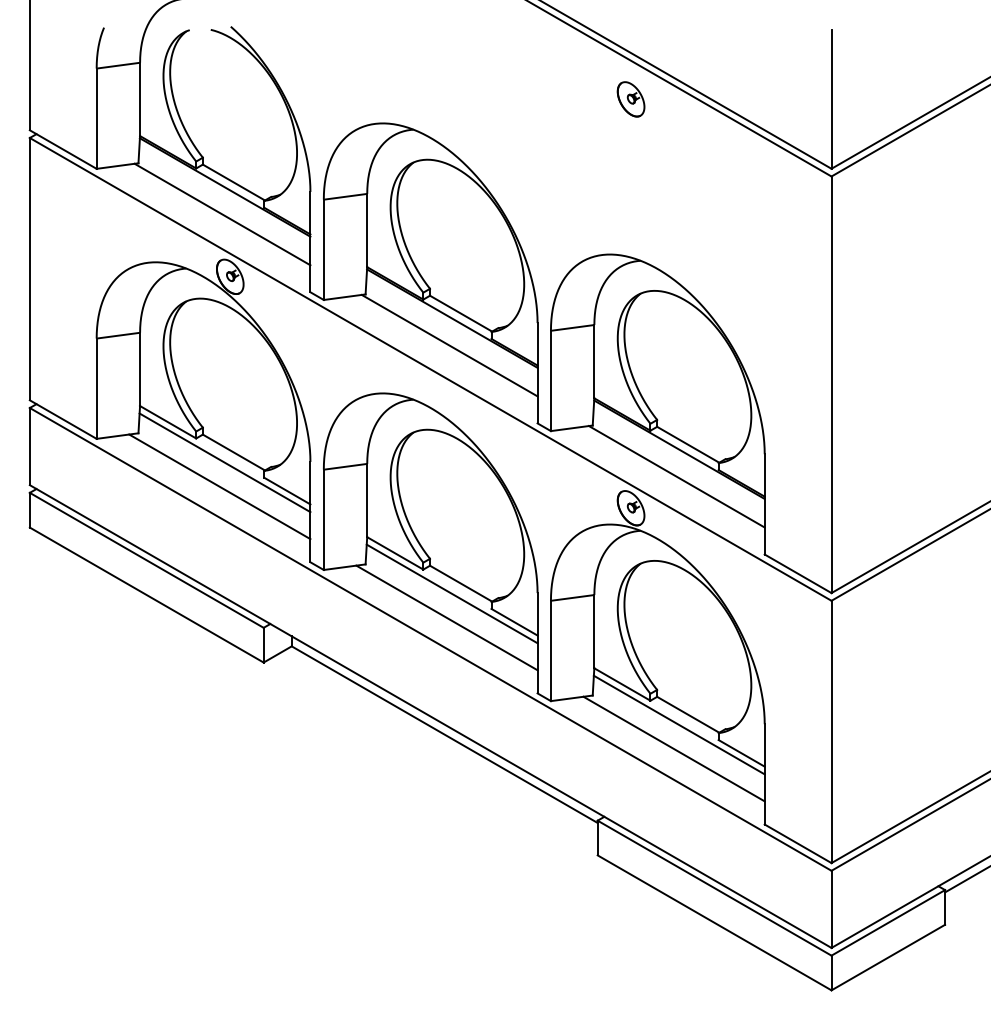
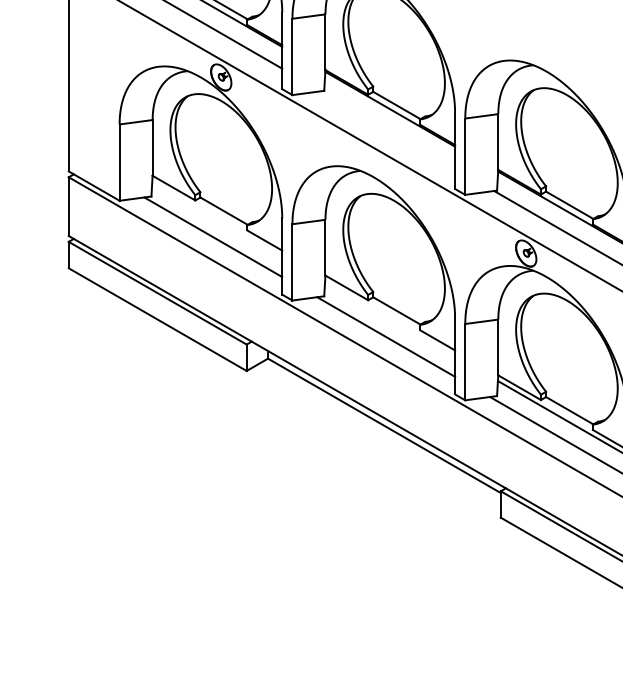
line: (449, 345) -> (388, 129), removed
line: (224, 462) -> (216, 218), removed
line: (451, 593) -> (389, 318), removed

